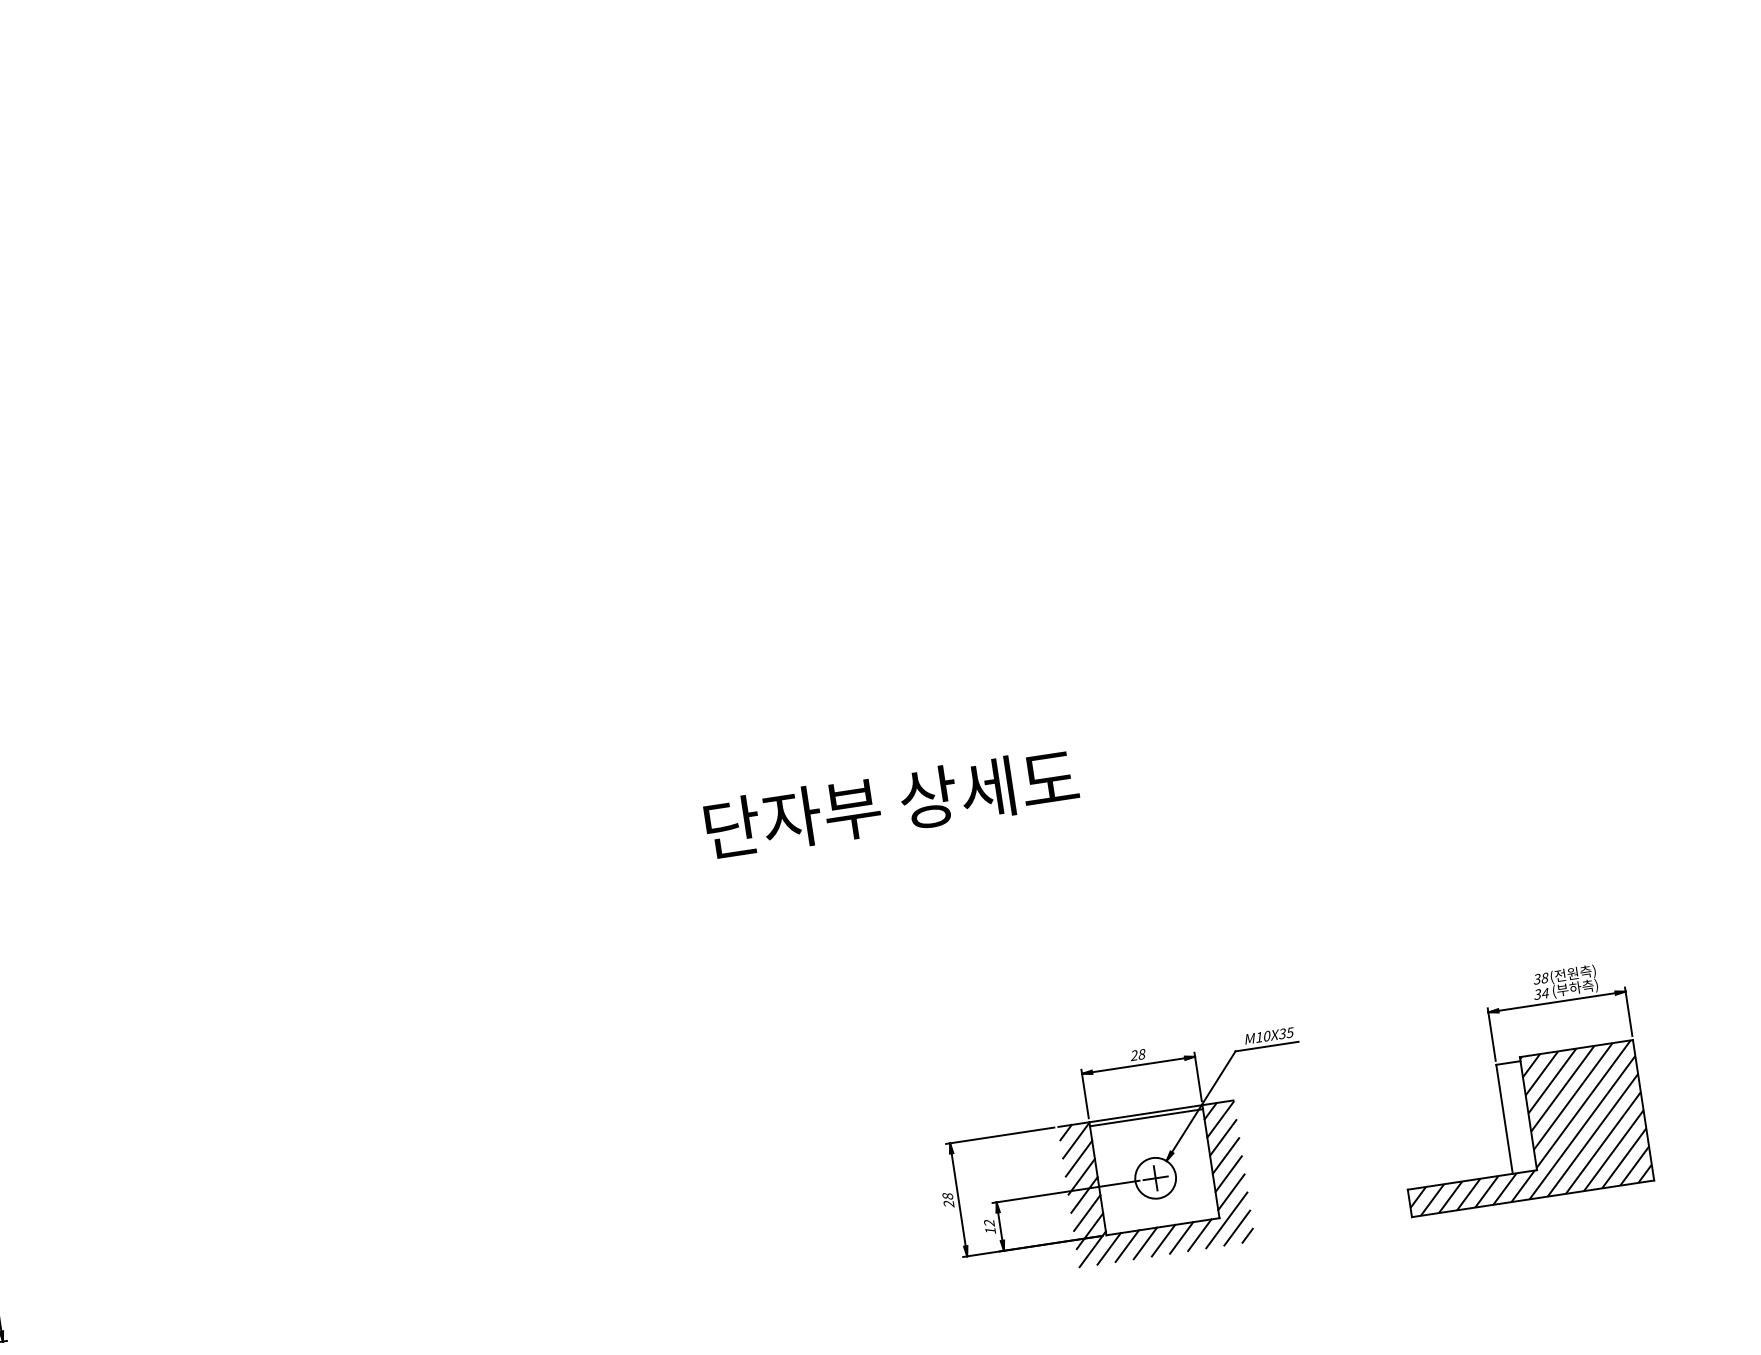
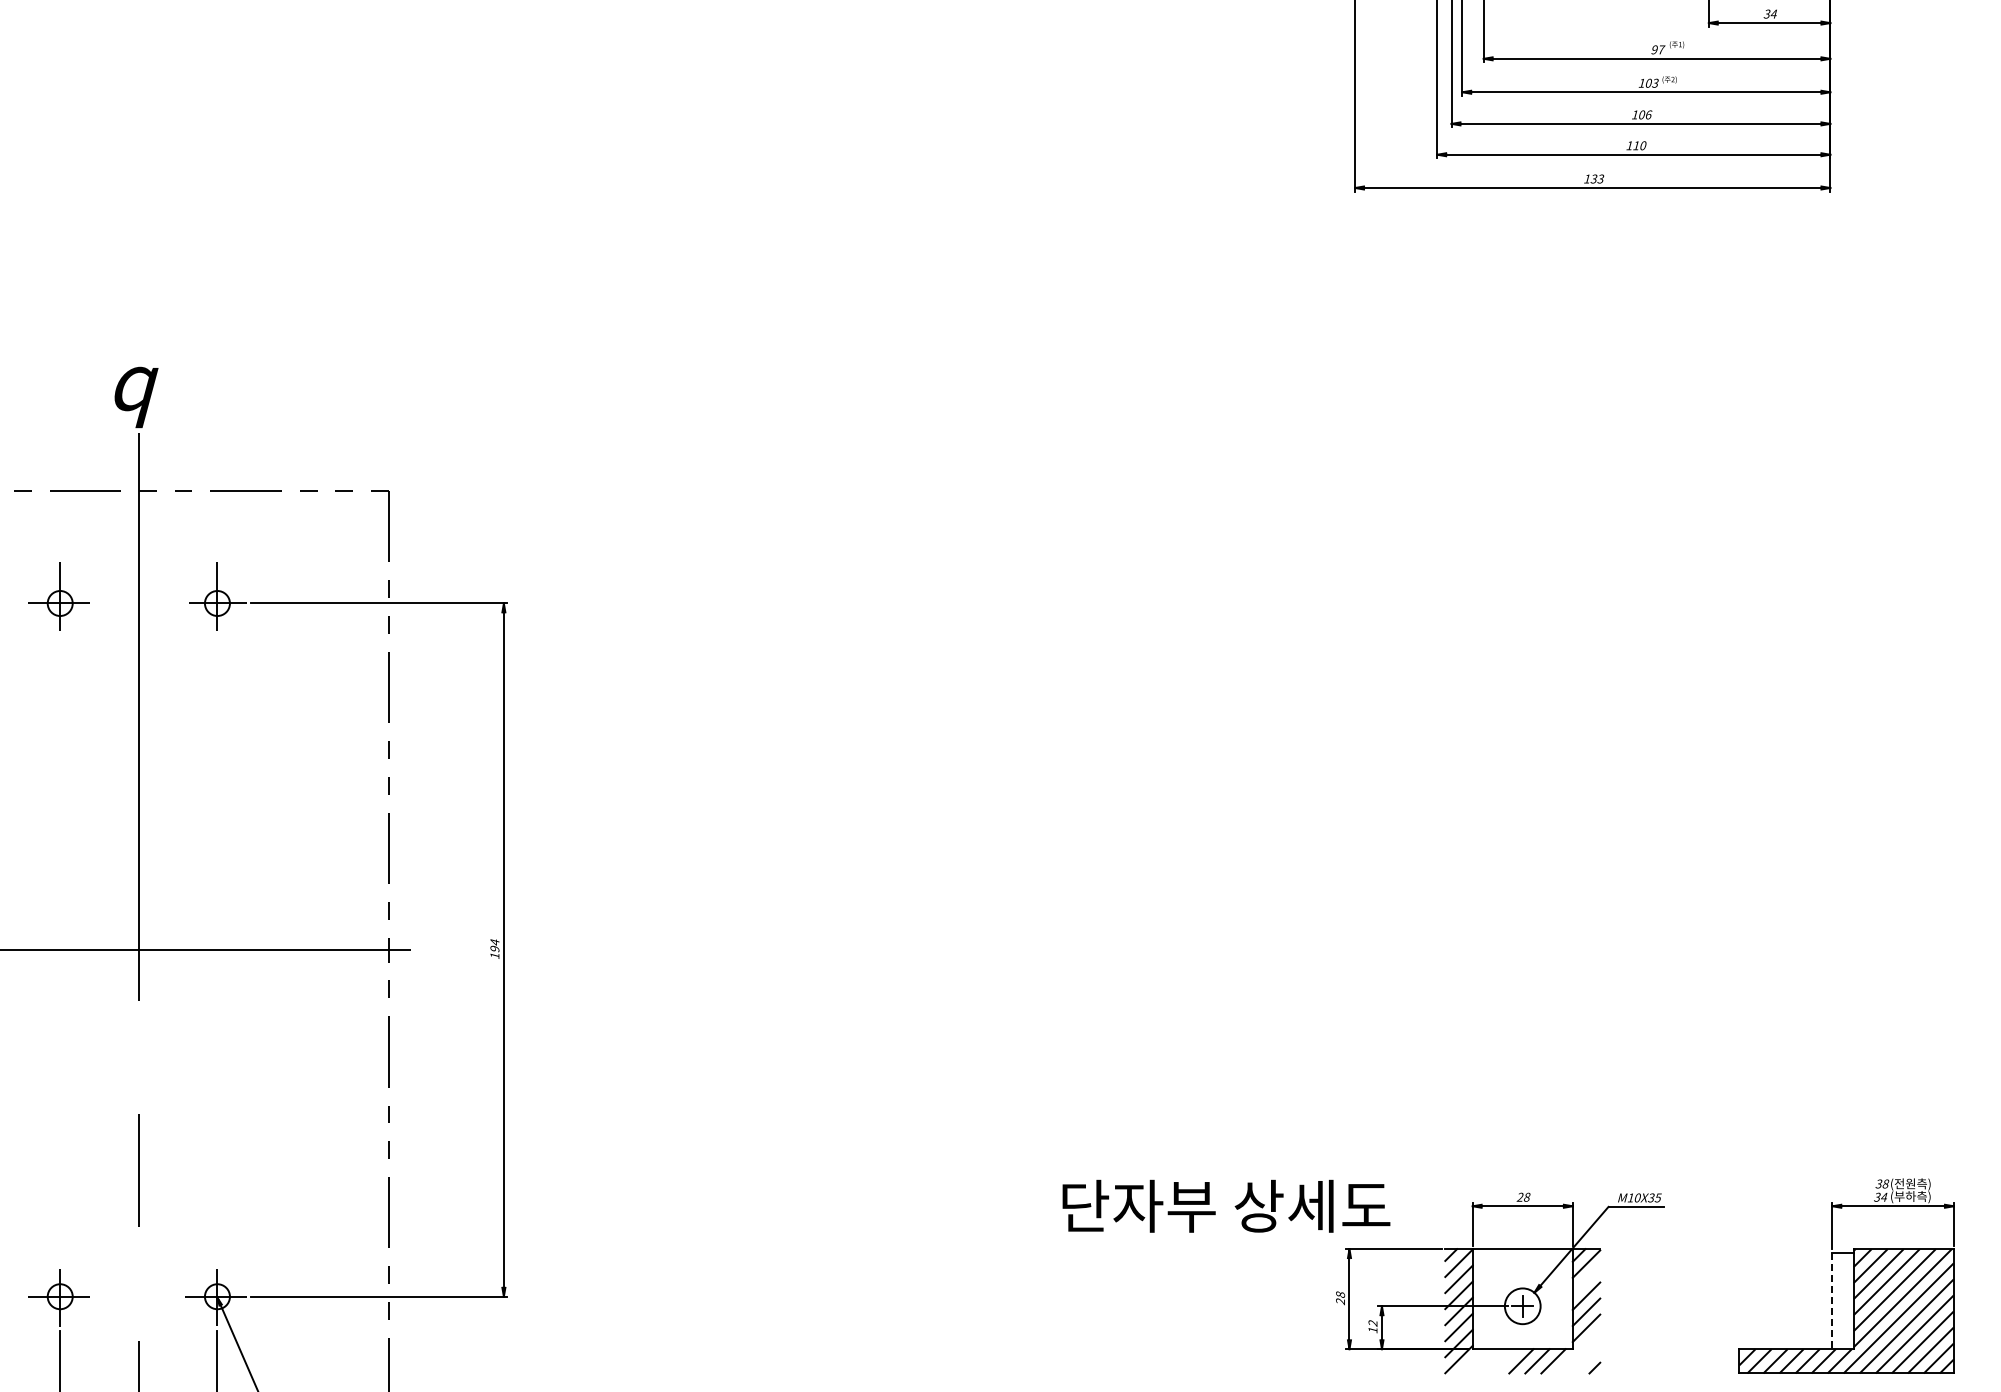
text: (891, 802) -> (1226, 1205), moved
line: (1146, 1117) -> (1522, 1252), removed
line: (1504, 1119) -> (1832, 1301), solid -> dashed
line: (1223, 1137) -> (1586, 1279), removed
line: (1226, 1219) -> (1578, 1351), removed
line: (1236, 1227) -> (1586, 1359), removed
line: (1145, 1243) -> (1505, 1361), removed
line: (1127, 1246) -> (1489, 1361), removed
line: (1109, 1249) -> (1473, 1361), removed

